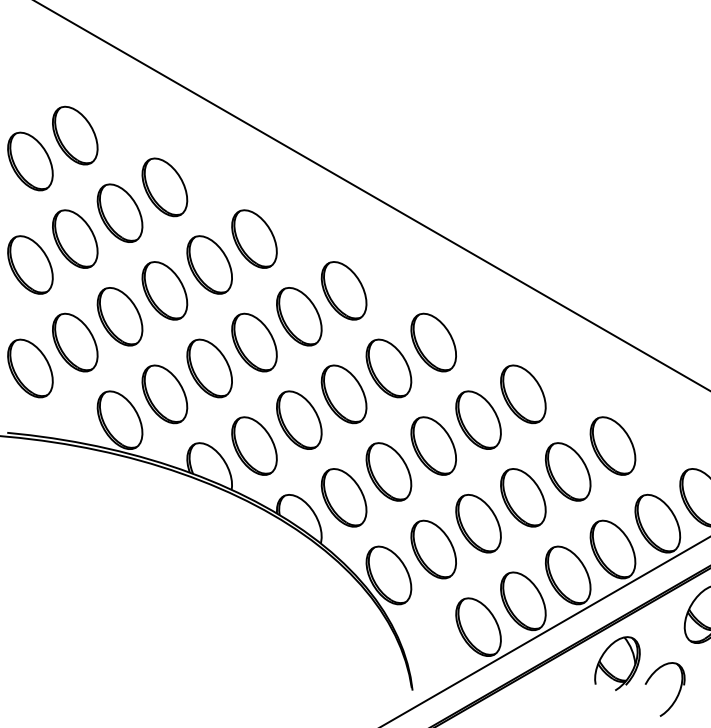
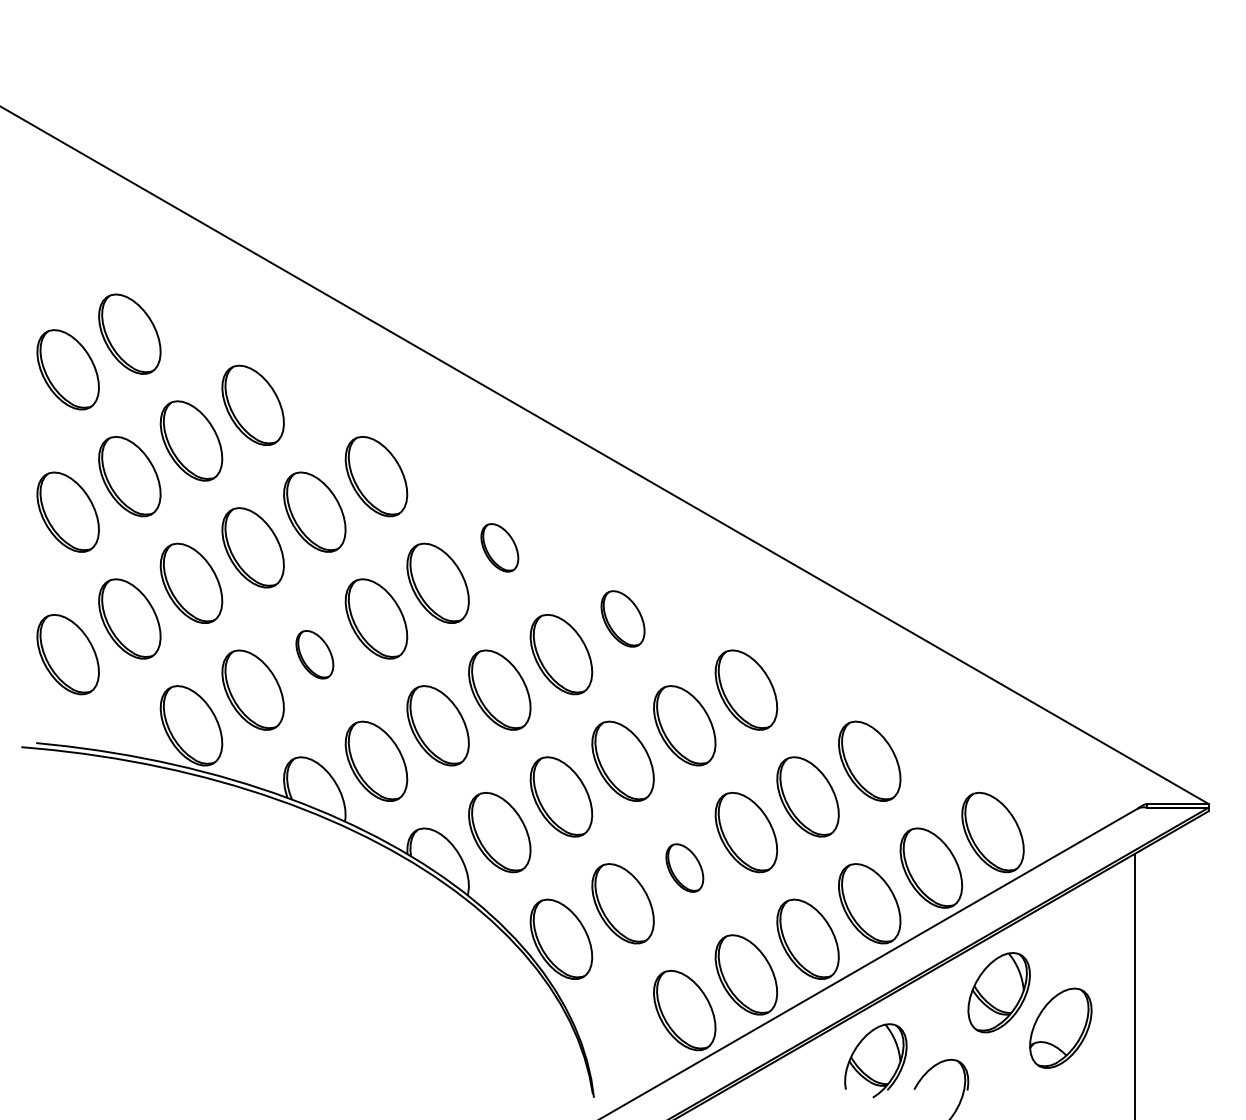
part: (343, 290) -> (499, 547), size x0.6
part: (433, 342) -> (622, 618), size x0.7
part: (209, 368) -> (314, 654), size x0.6
part: (478, 523) -> (684, 867), size x0.6

